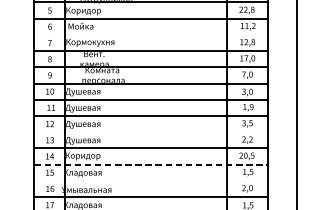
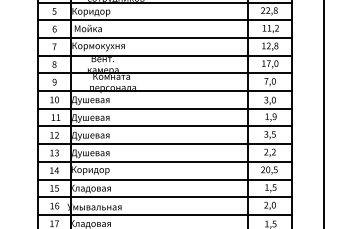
line: (150, 35) -> (164, 38), added
line: (150, 132) -> (164, 144), added
line: (151, 164) -> (165, 179), dashed -> solid
line: (150, 181) -> (164, 197), added

